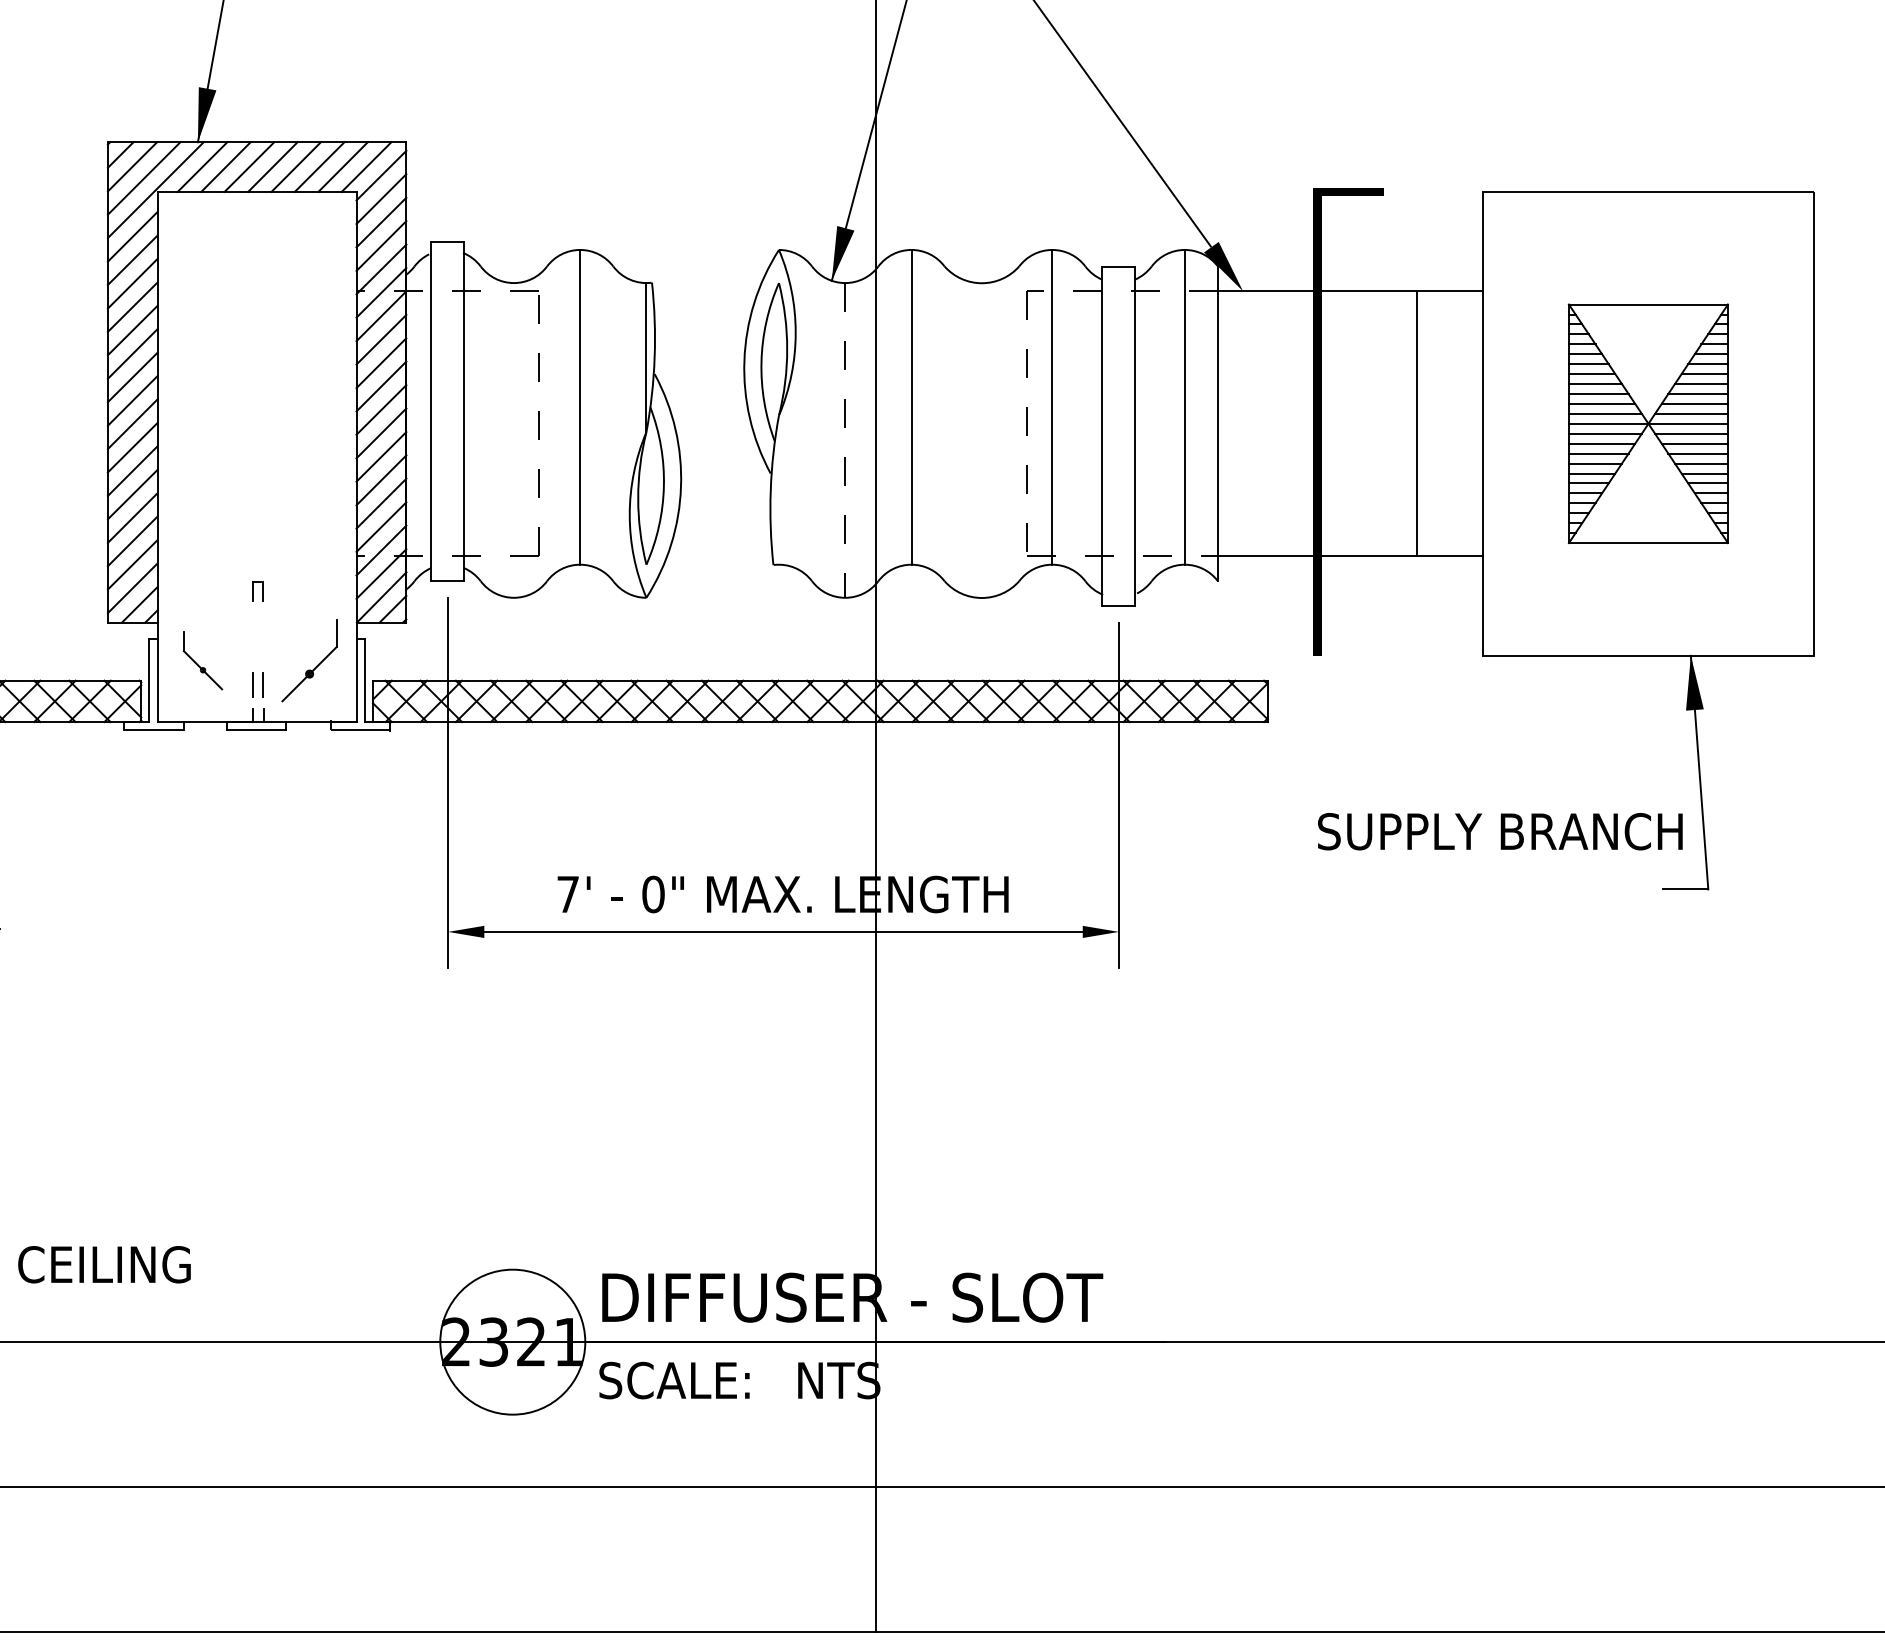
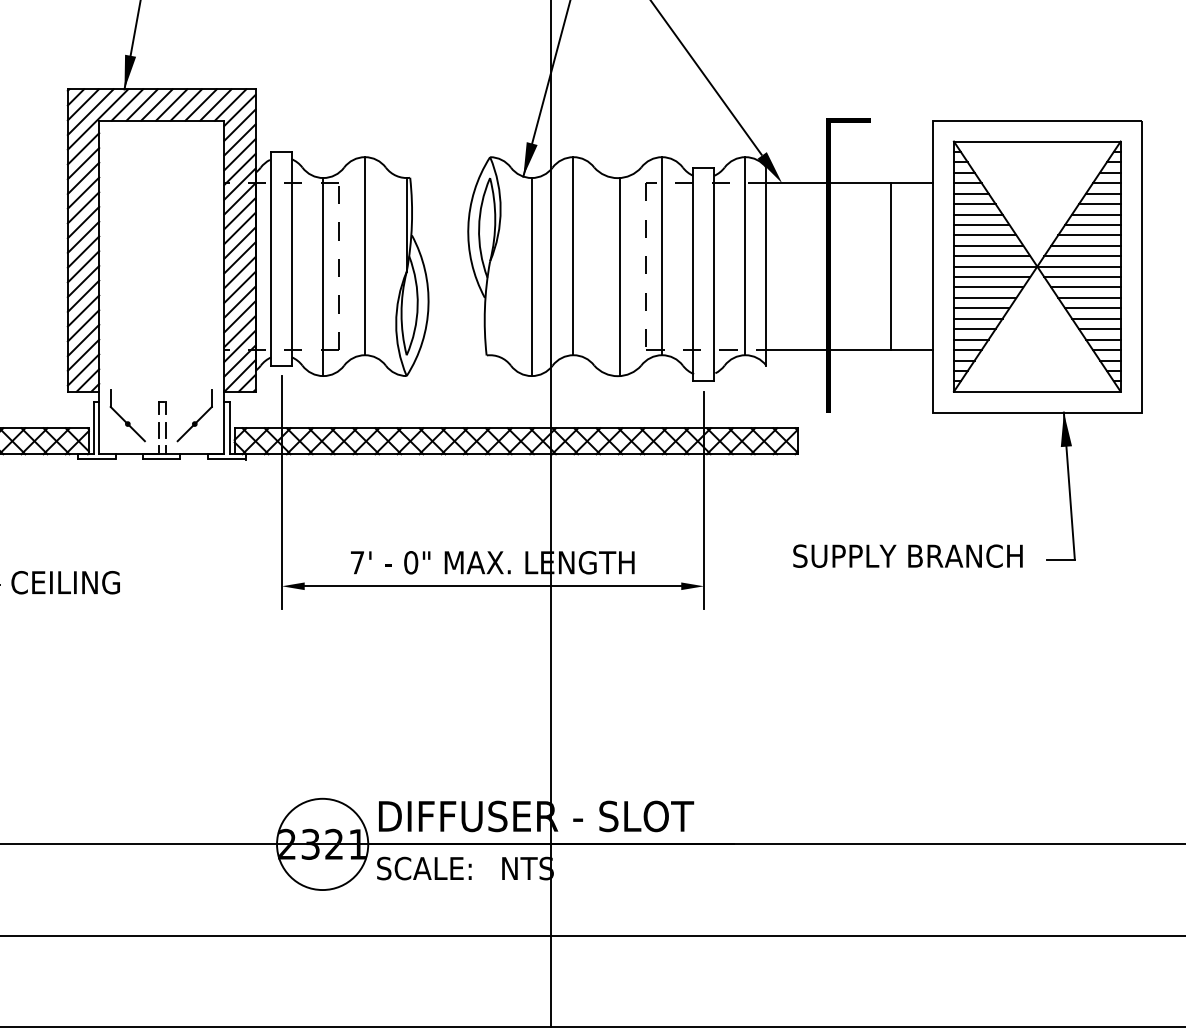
part: (1647, 423) -> (1036, 266), size x1.67
line: (514, 441) -> (323, 277), added
line: (844, 441) -> (531, 277), dashed -> solid
line: (986, 441) -> (620, 277), added
part: (258, 590) -> (162, 407), moved
part: (202, 660) -> (127, 415), size x1.43
text: (1499, 830) -> (907, 555), moved
text: (104, 1264) -> (65, 582), moved

